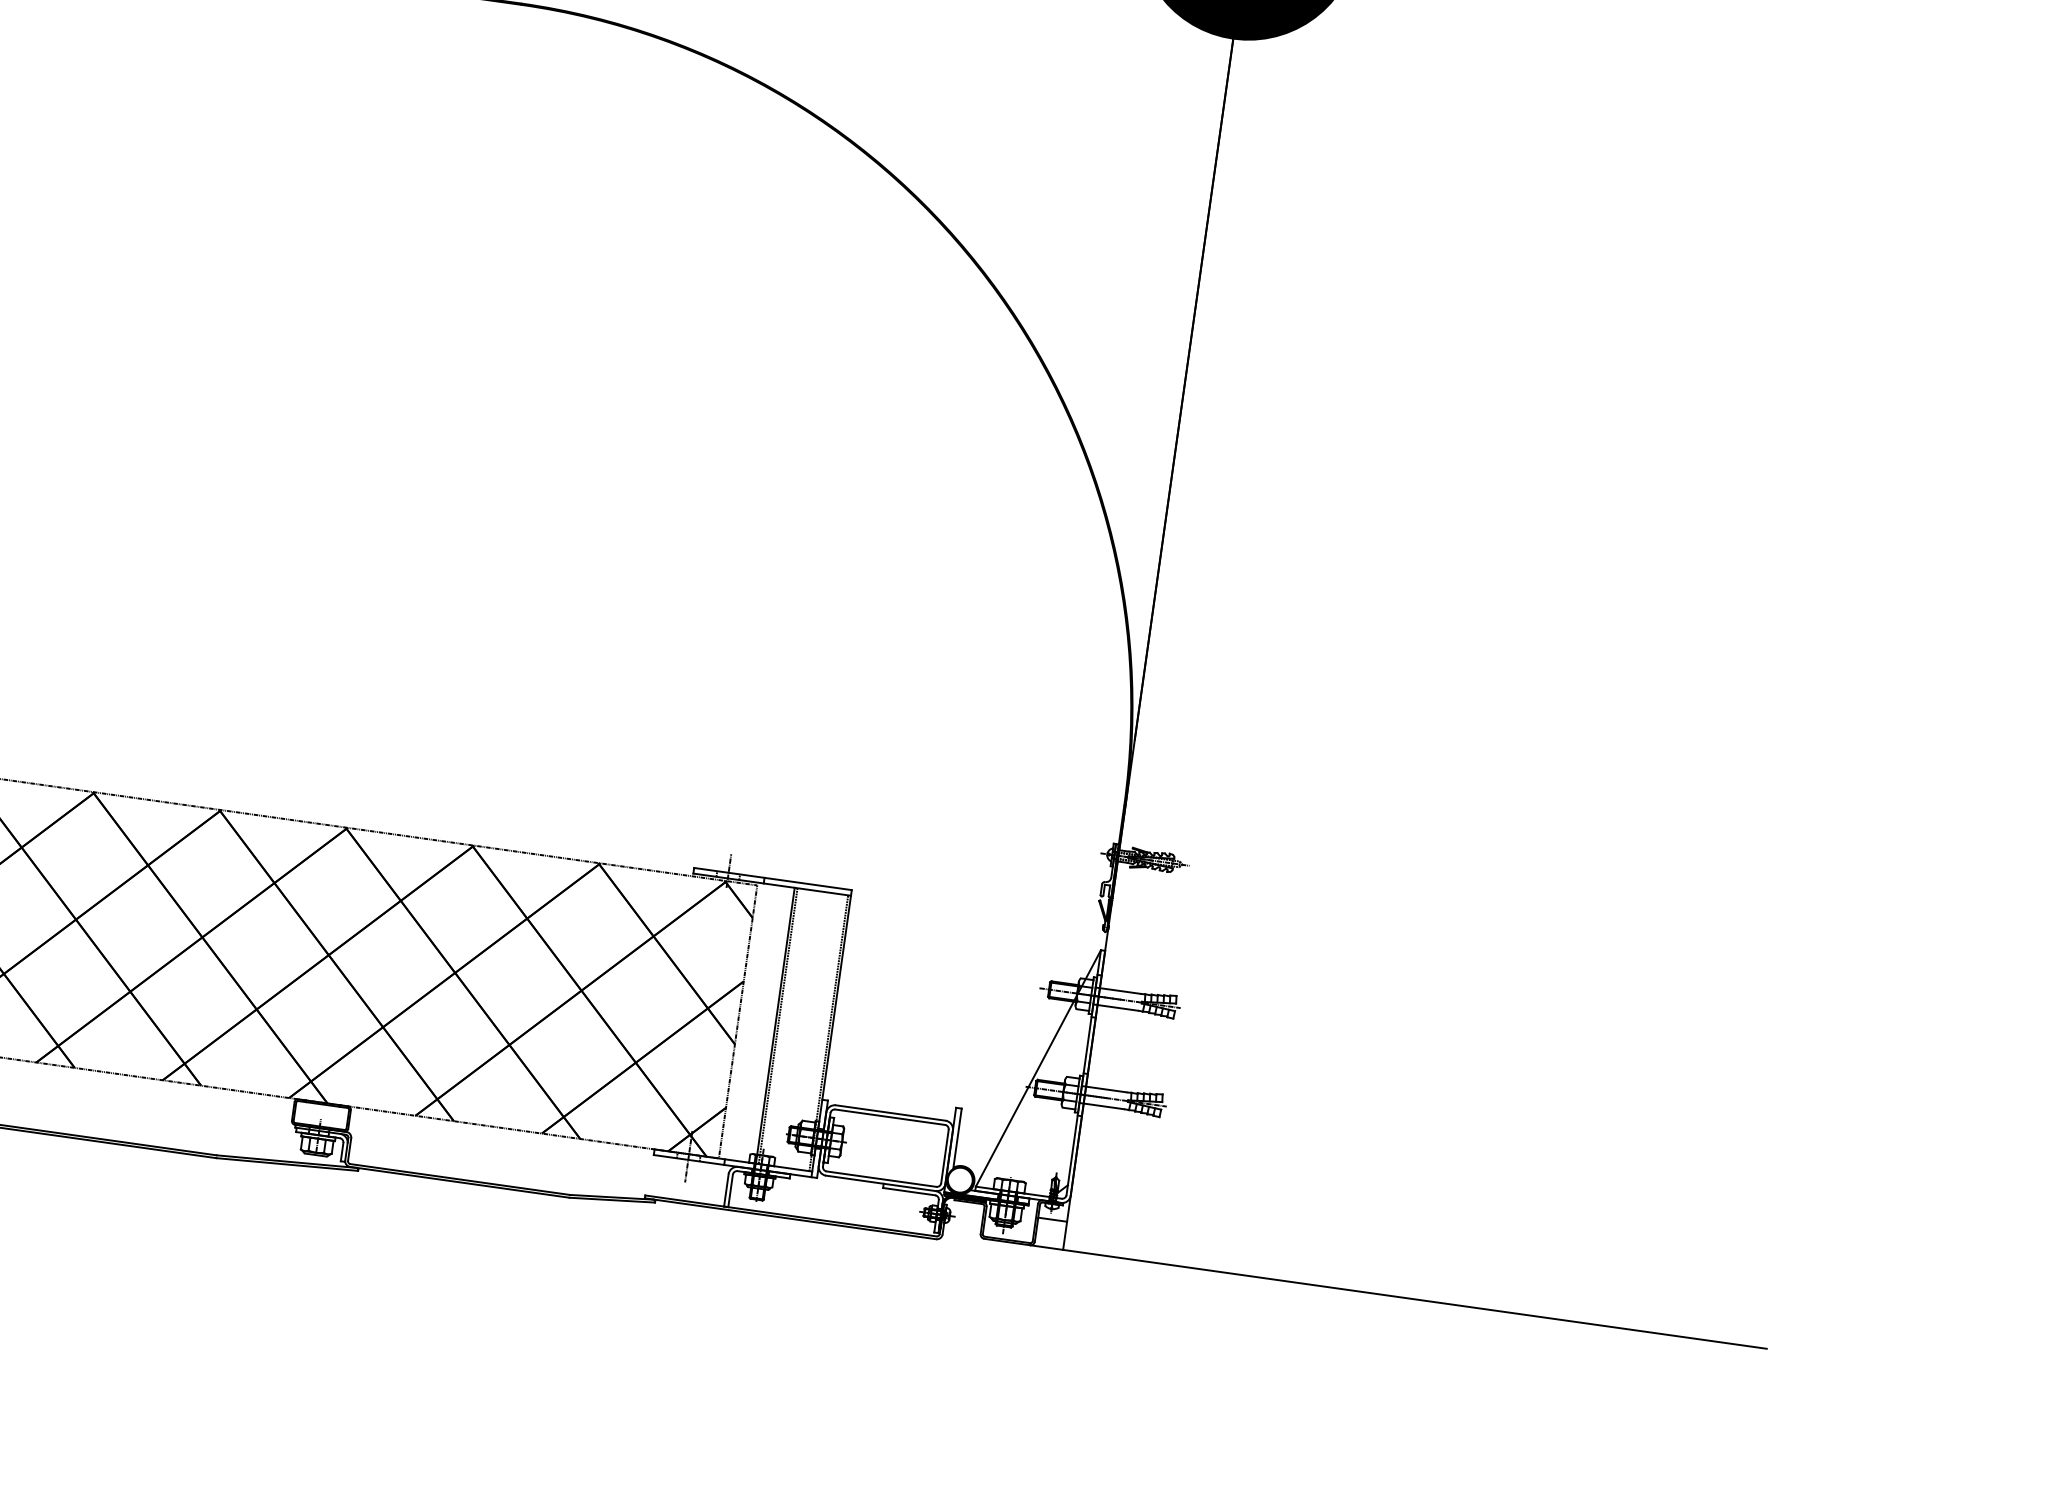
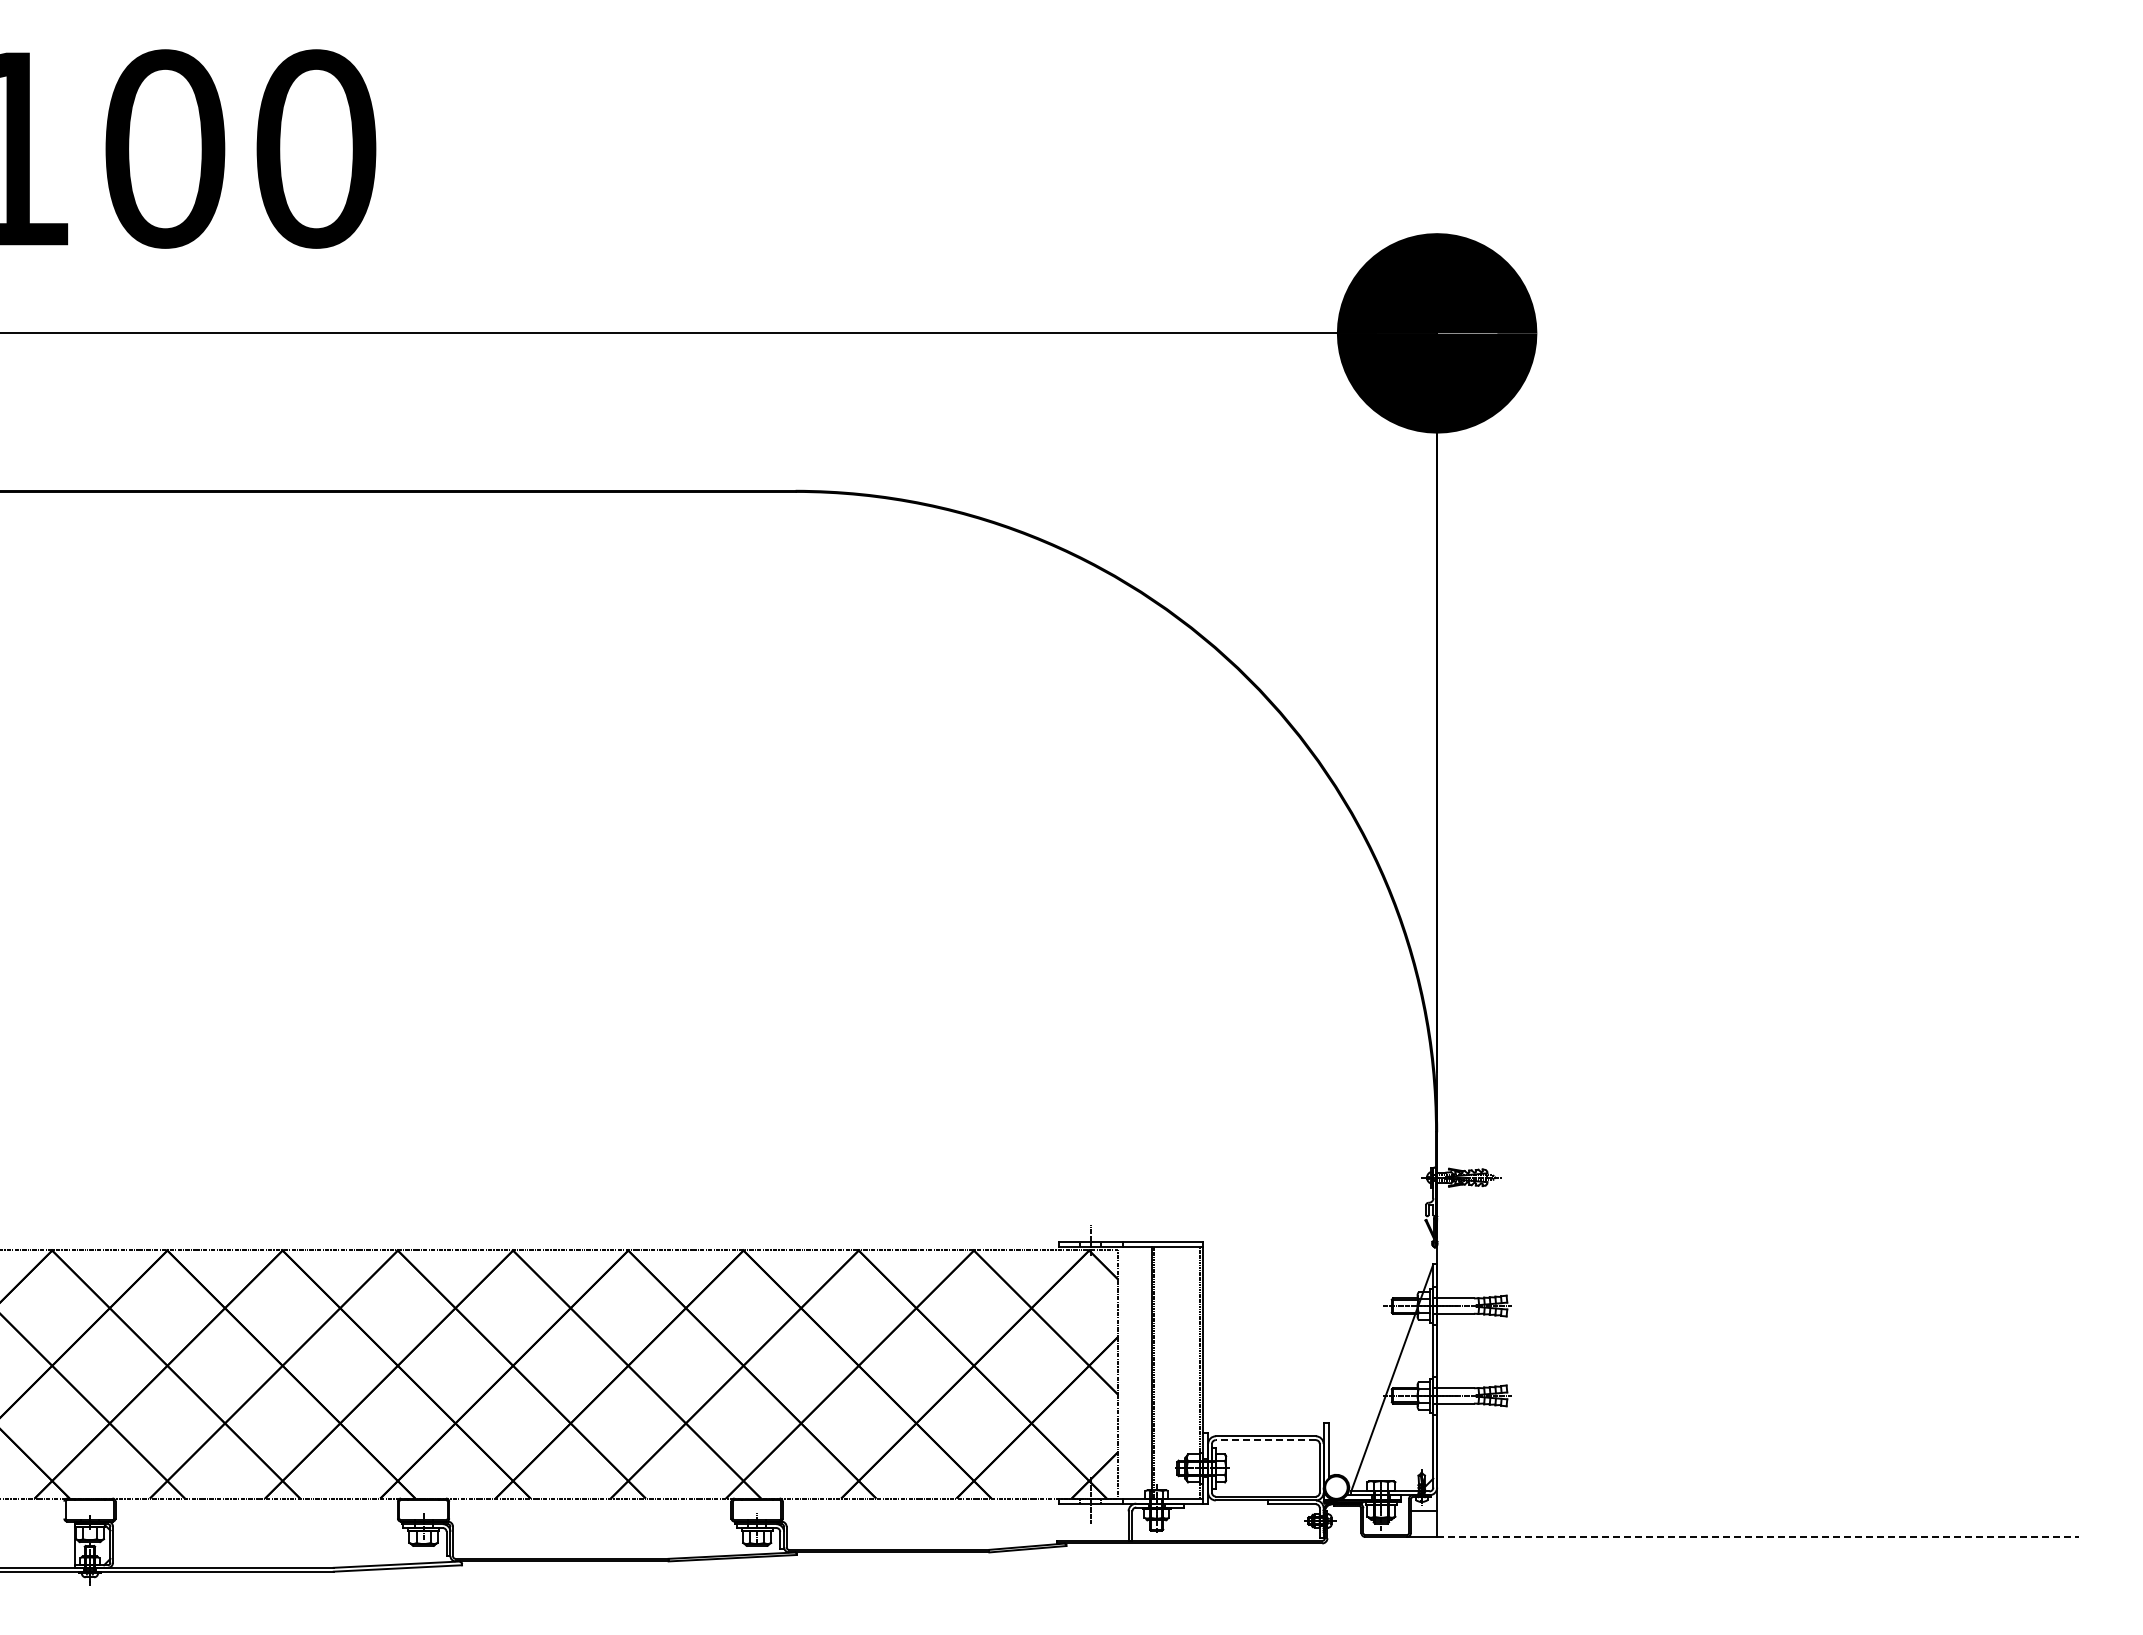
line: (889, 1117) -> (1265, 1440), solid -> dashed
line: (1414, 1299) -> (1757, 1537), solid -> dashed

